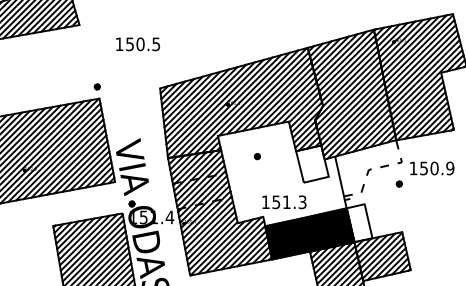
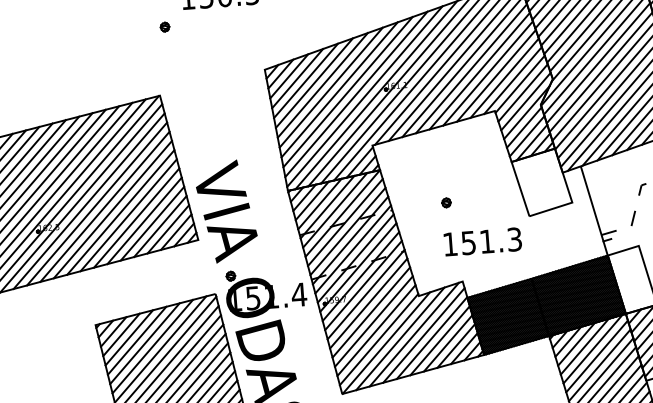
part: (96, 86) -> (163, 26), moved
part: (256, 156) -> (444, 202), moved
text: (284, 202) -> (483, 242), moved

